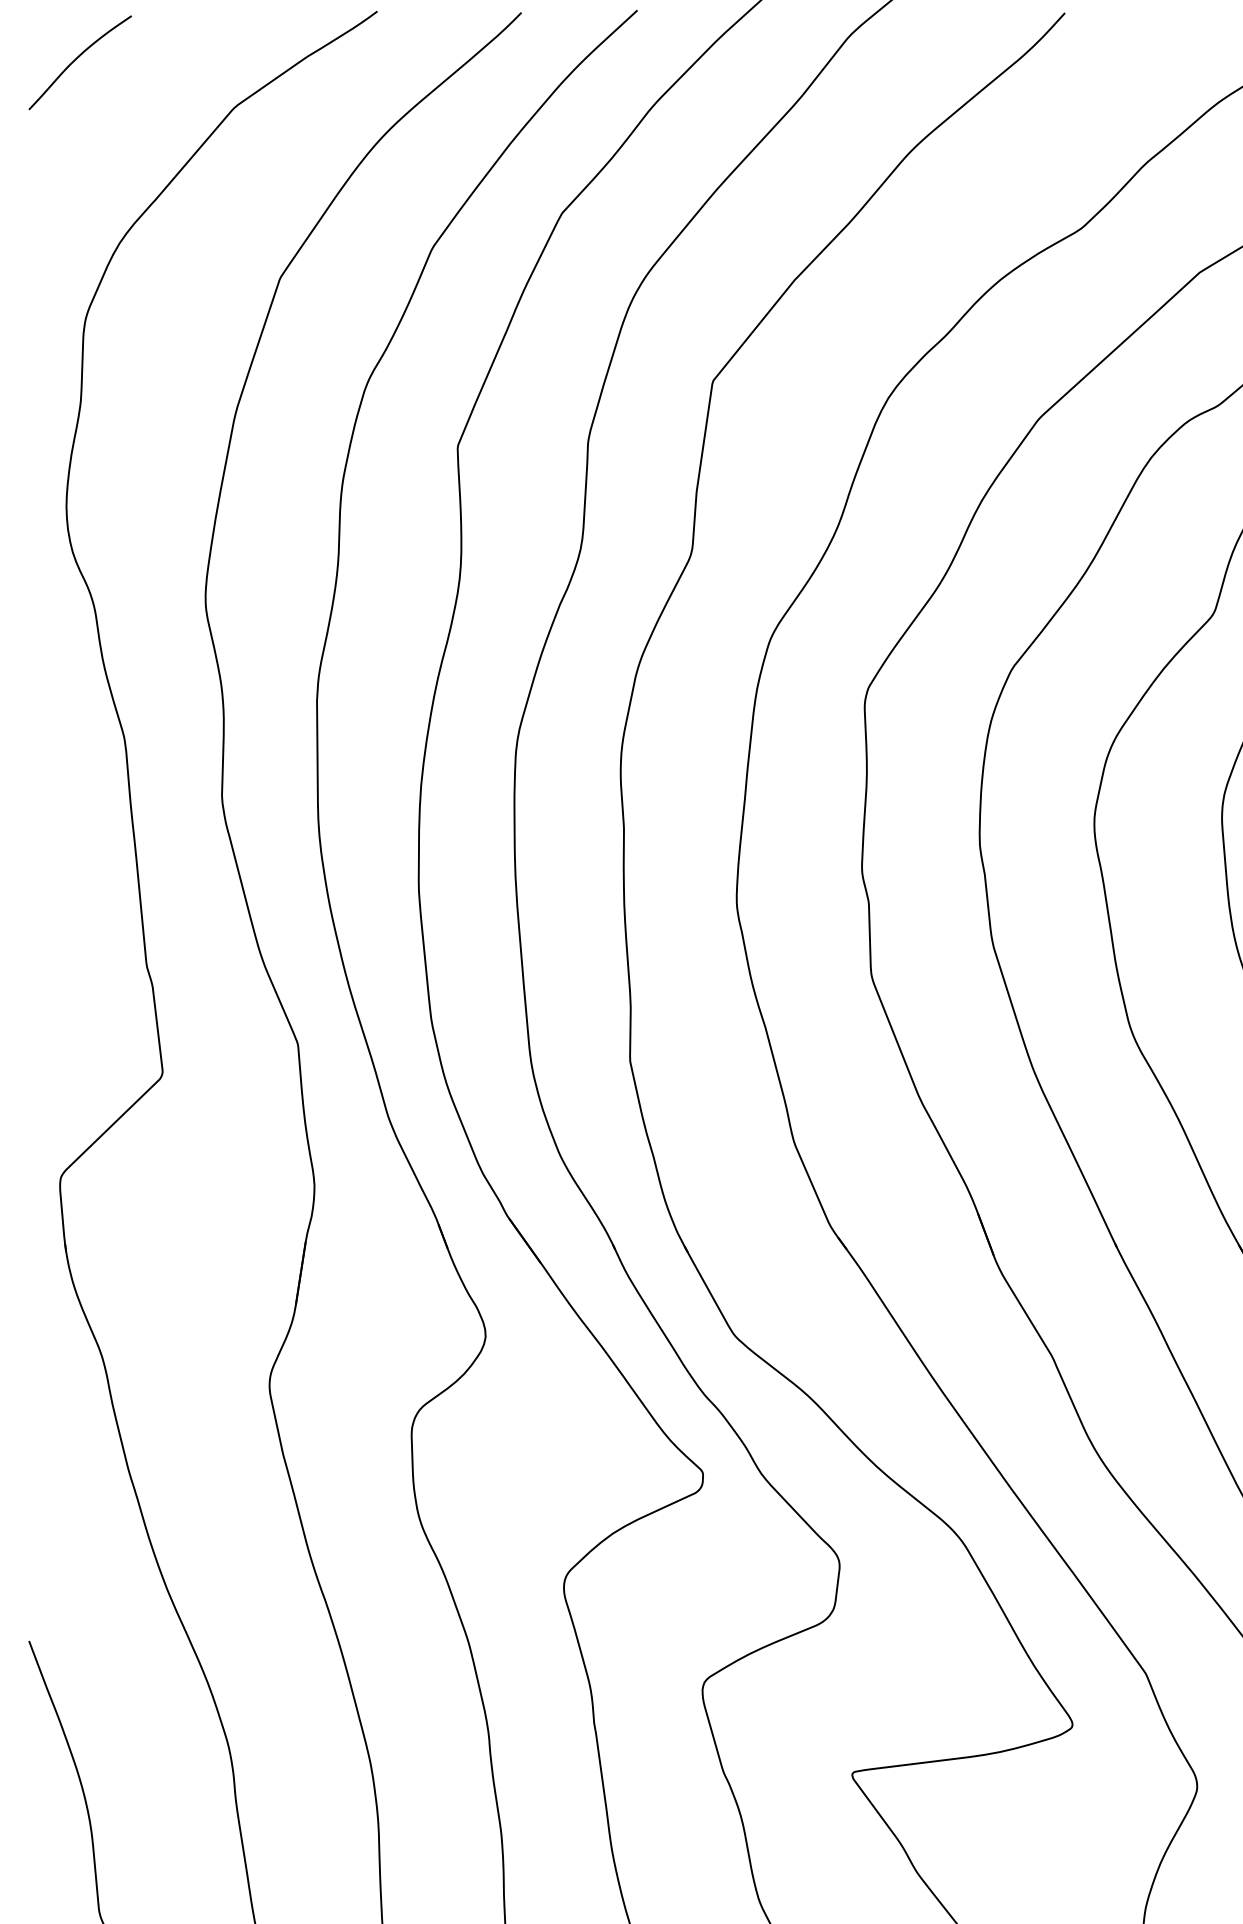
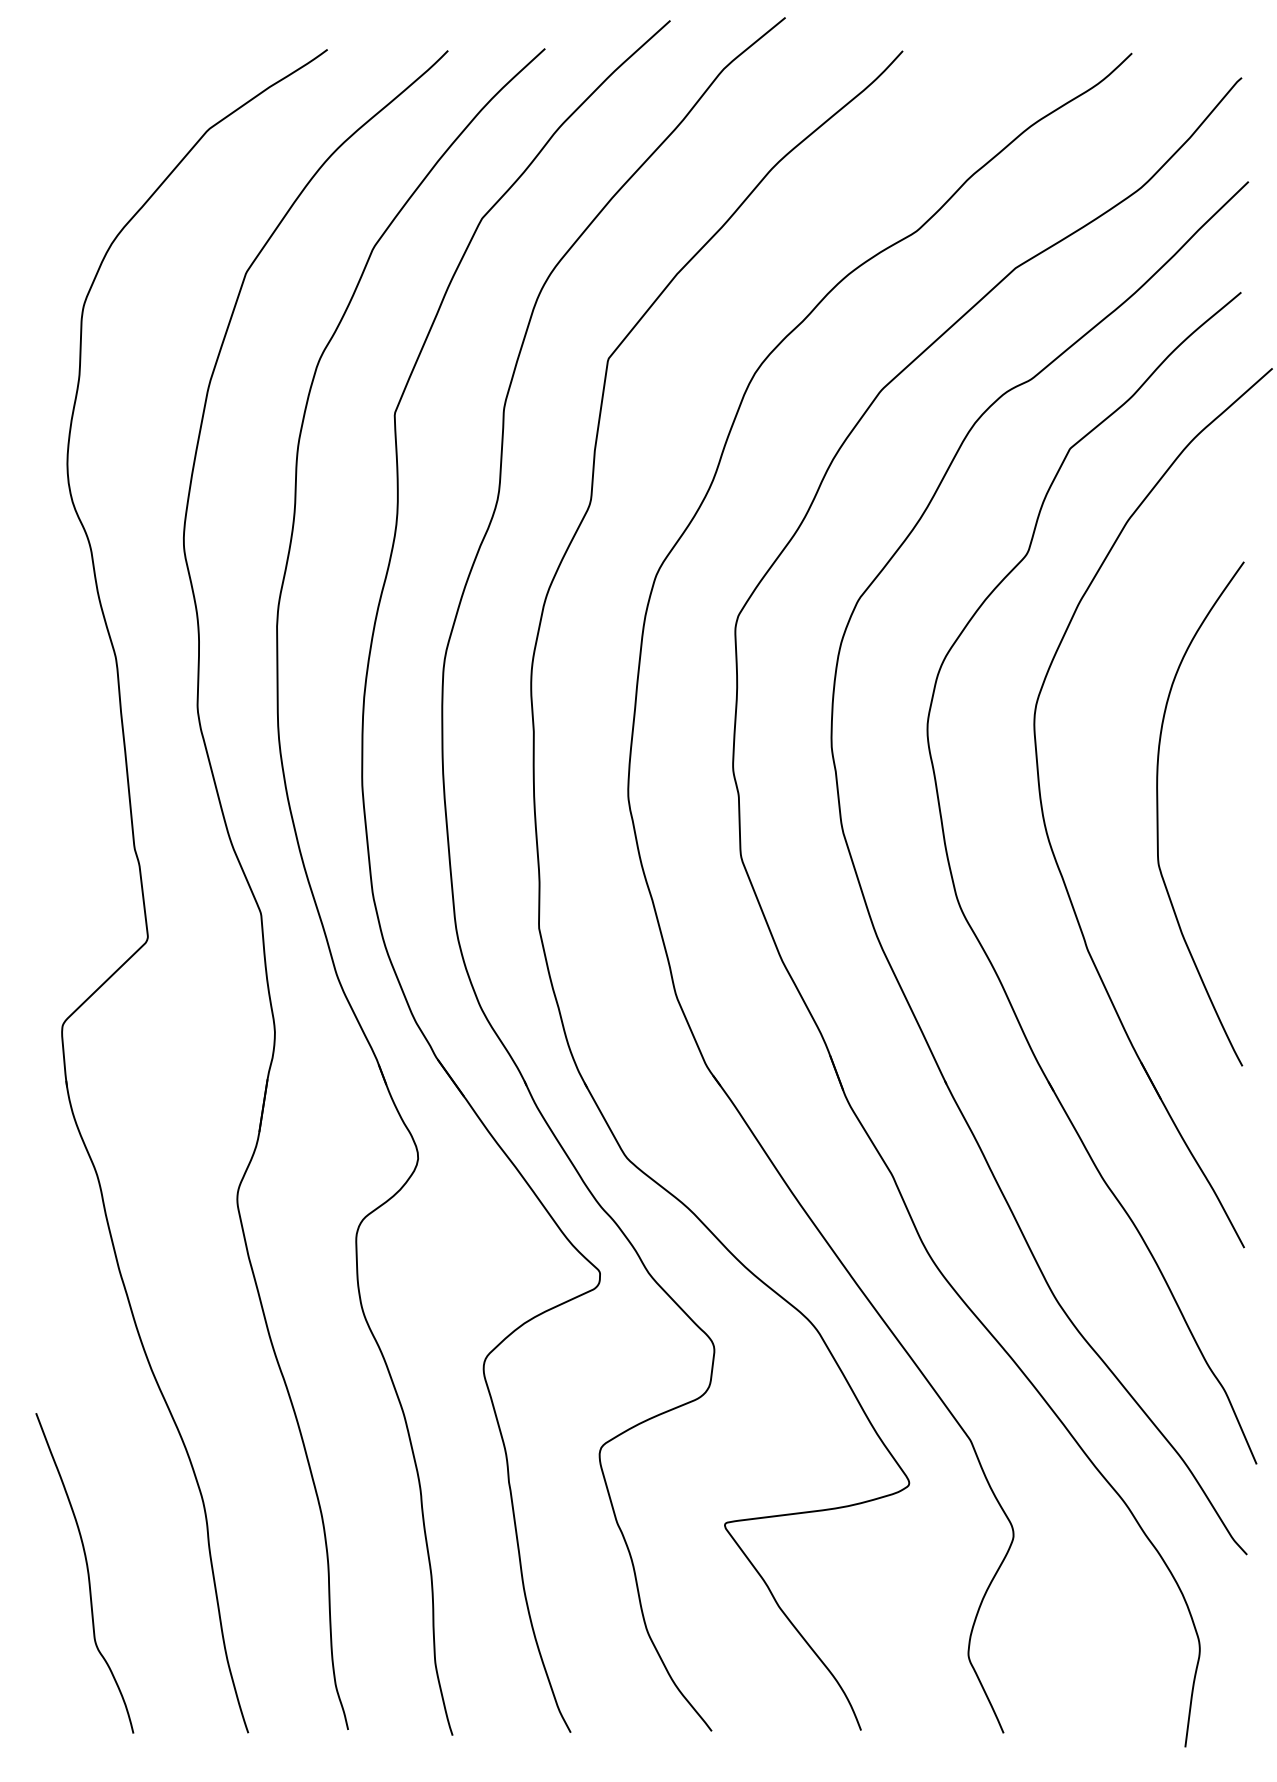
curve: (77, 59) -> (76, 89), removed

